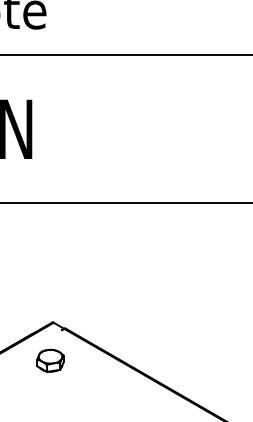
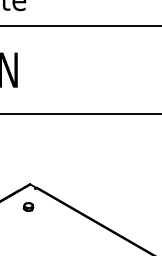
part: (50, 359) -> (28, 206), size x0.6

